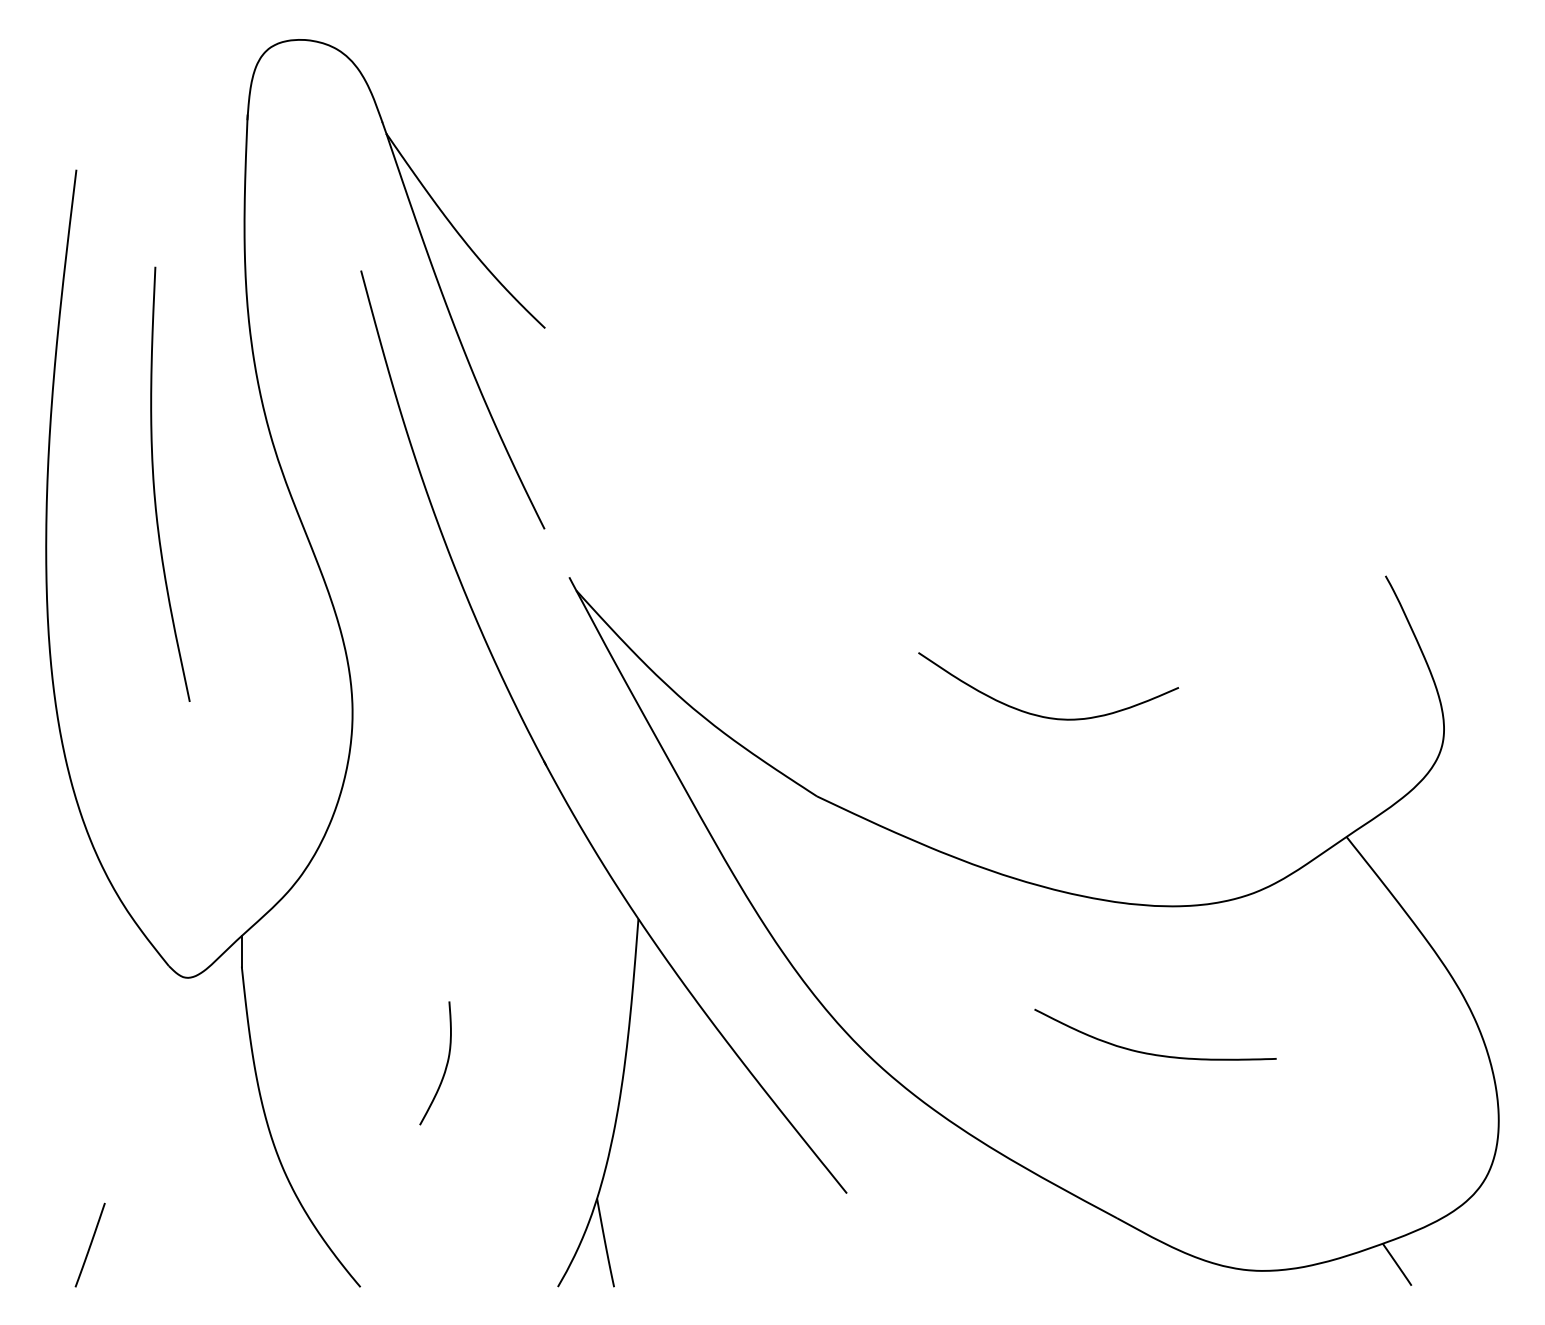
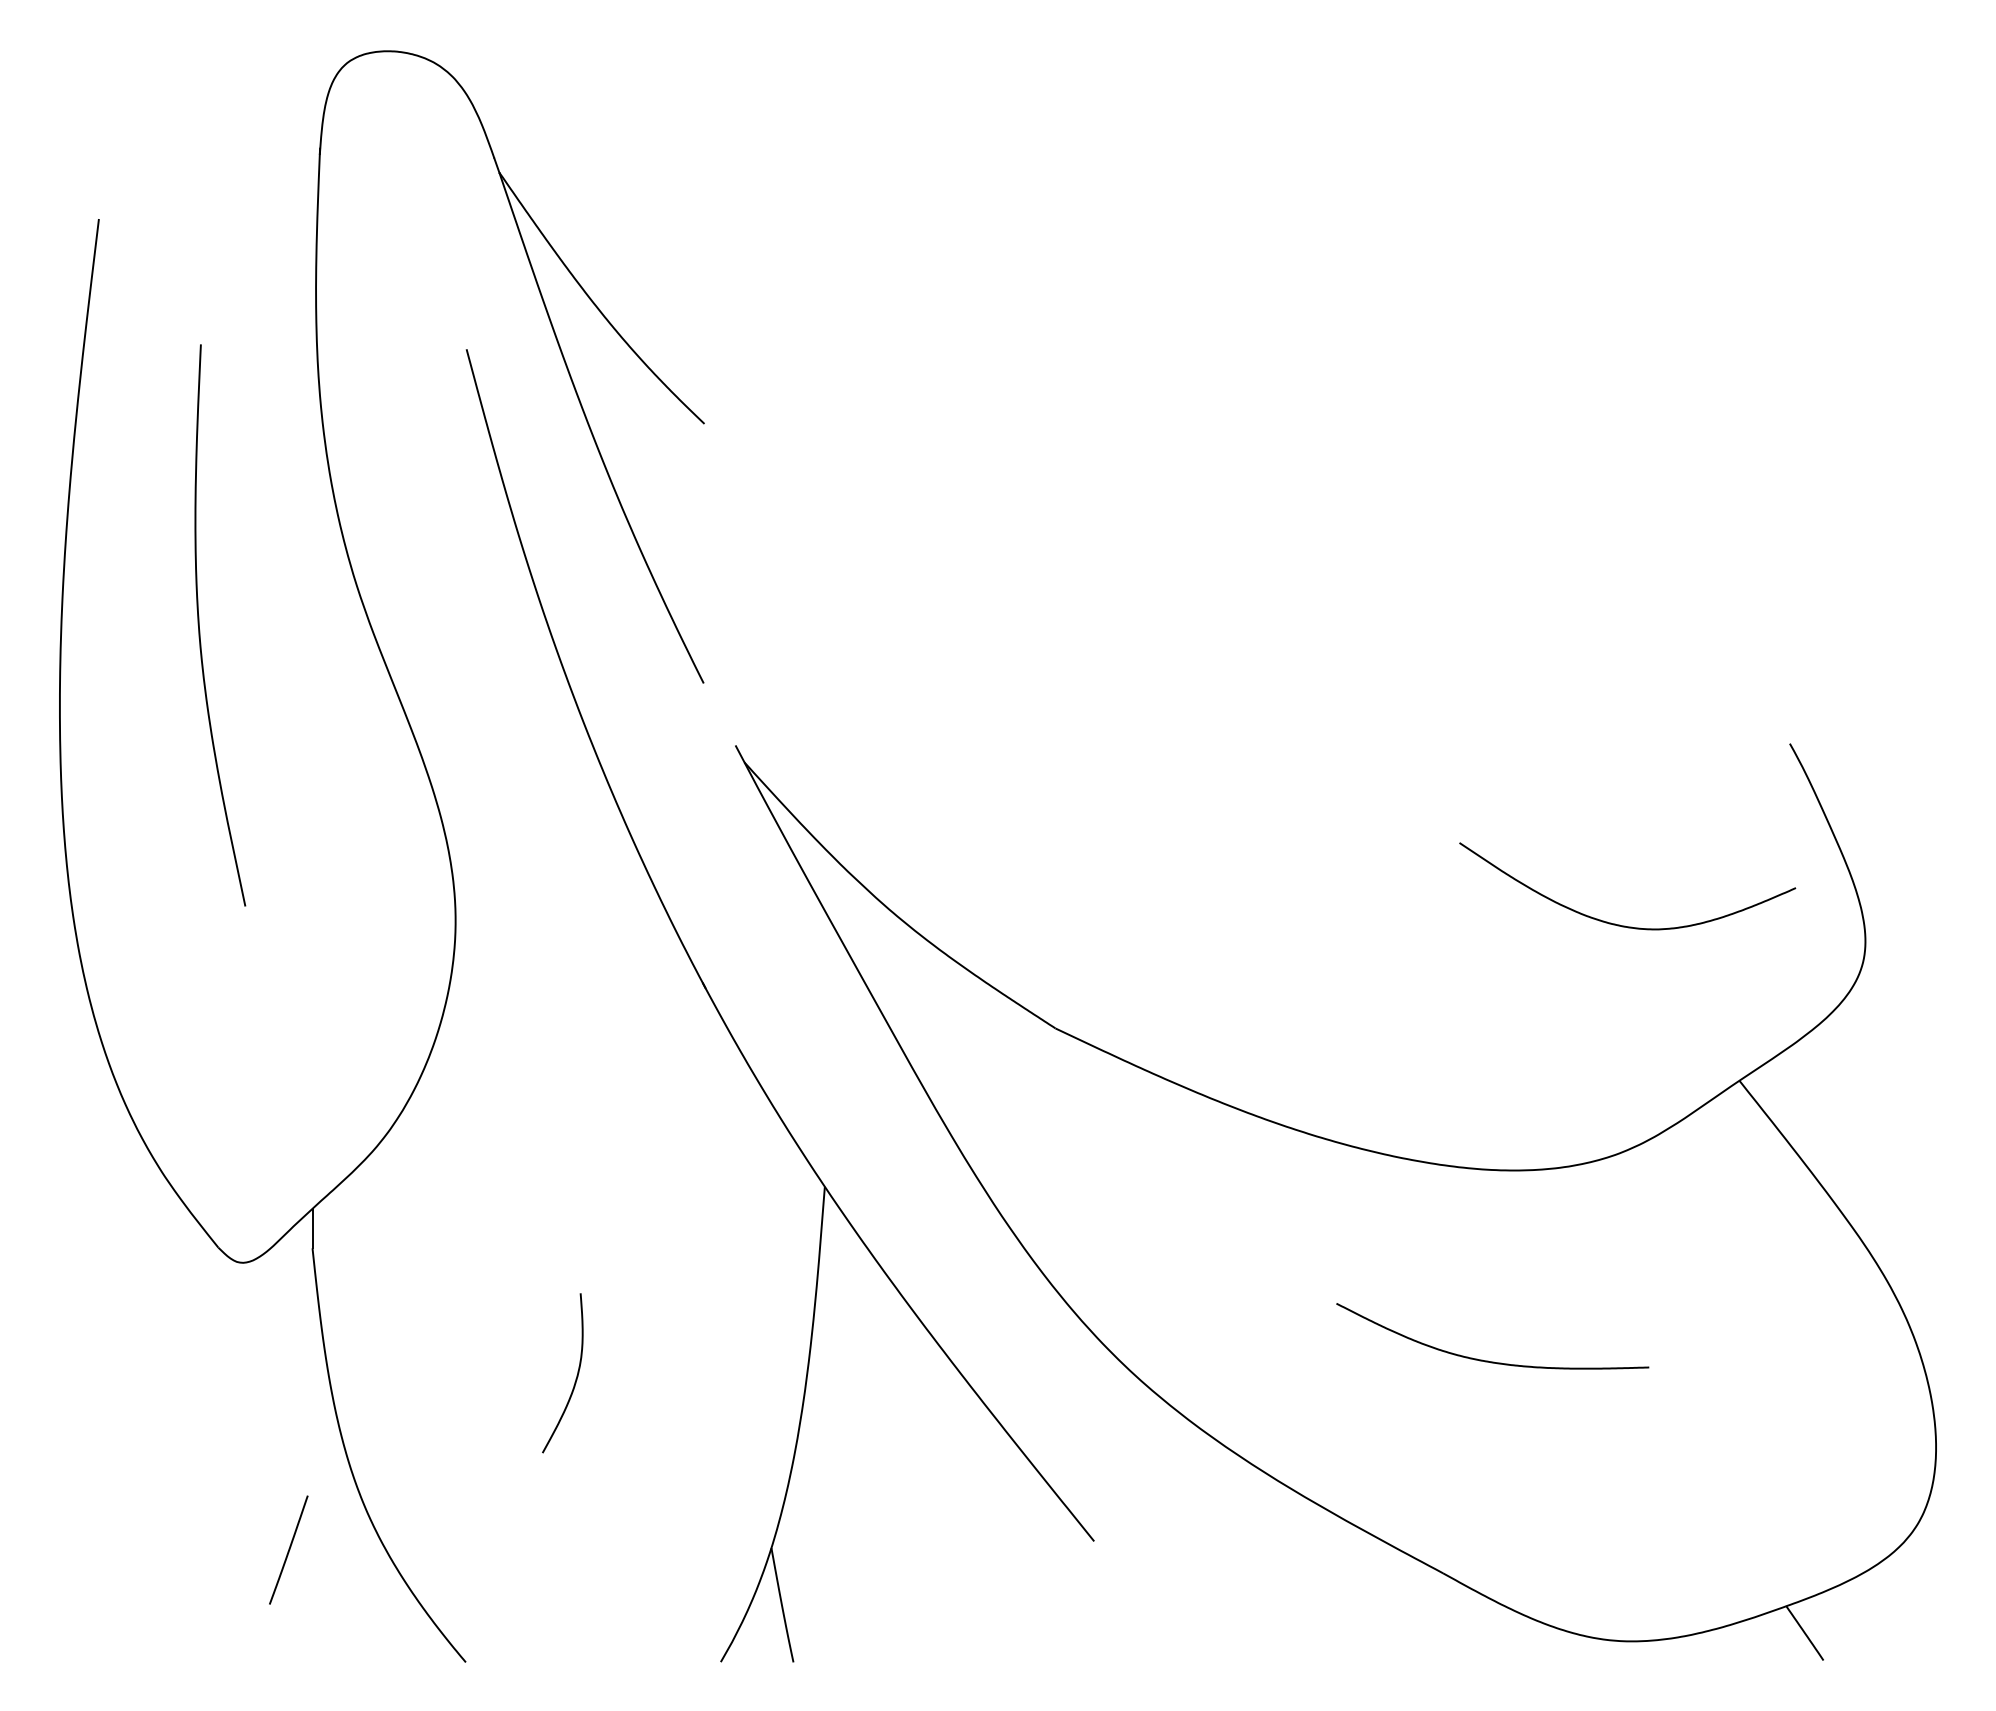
curve: (1042, 715) -> (1619, 924), moved
line: (90, 1244) -> (288, 1549), moved

